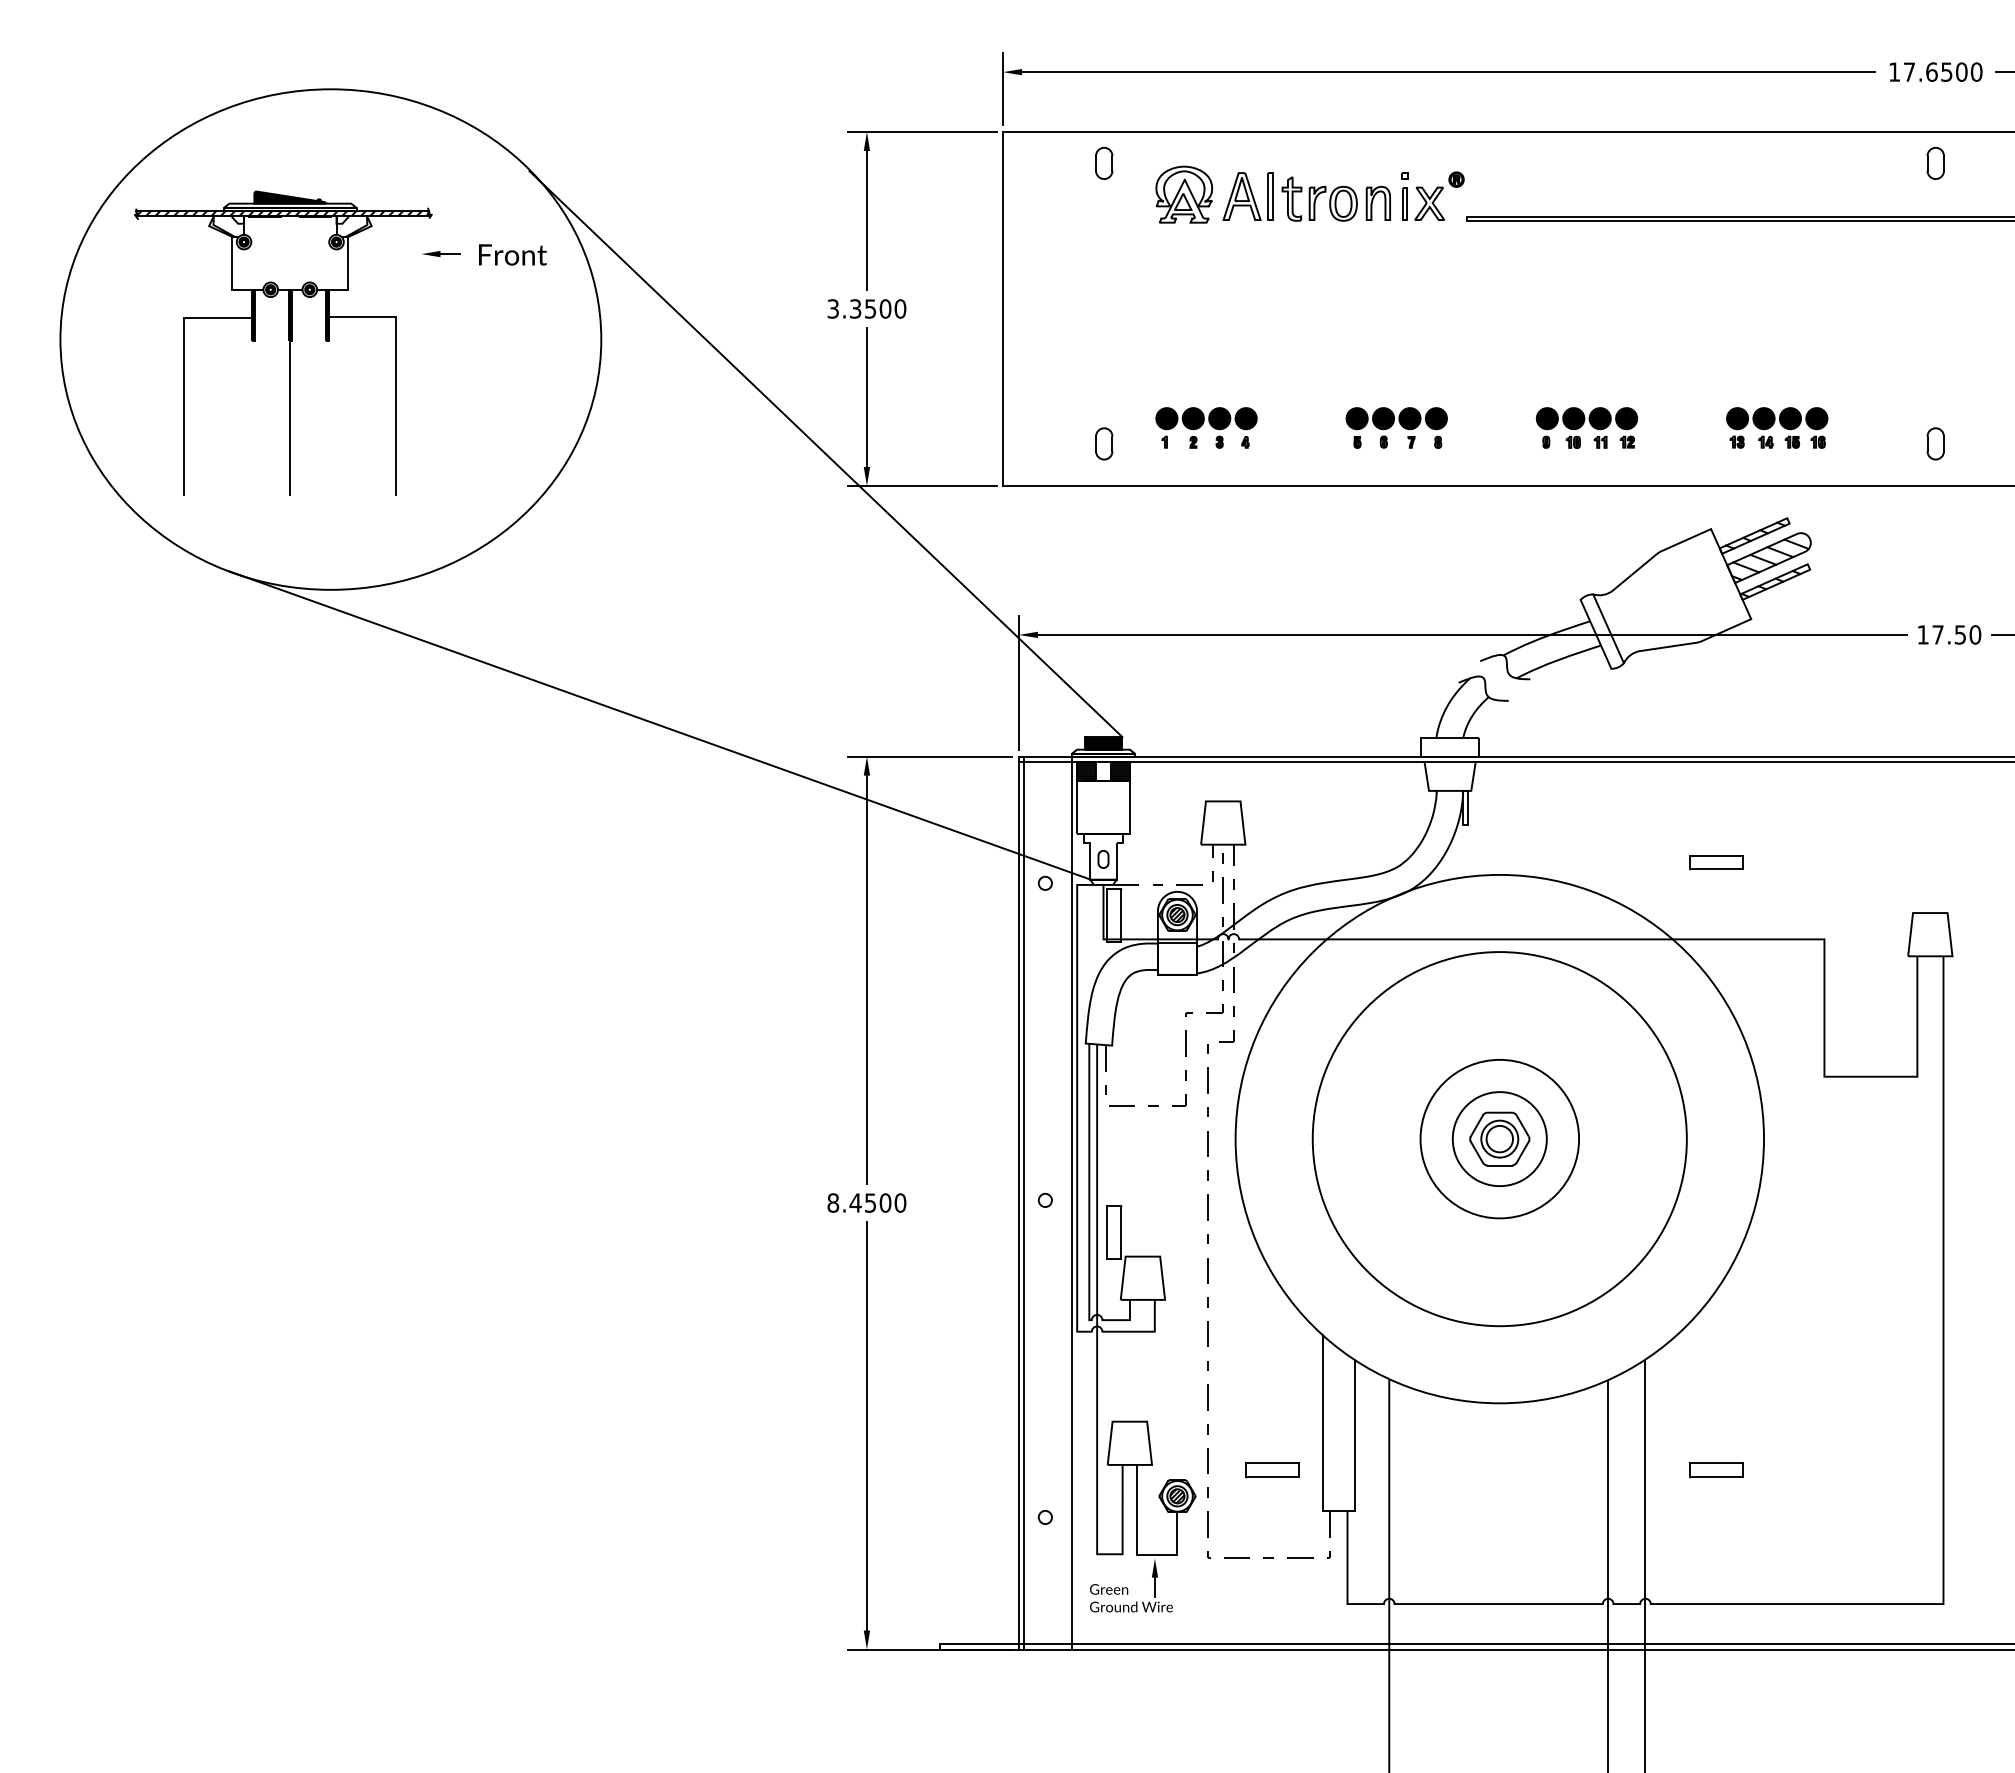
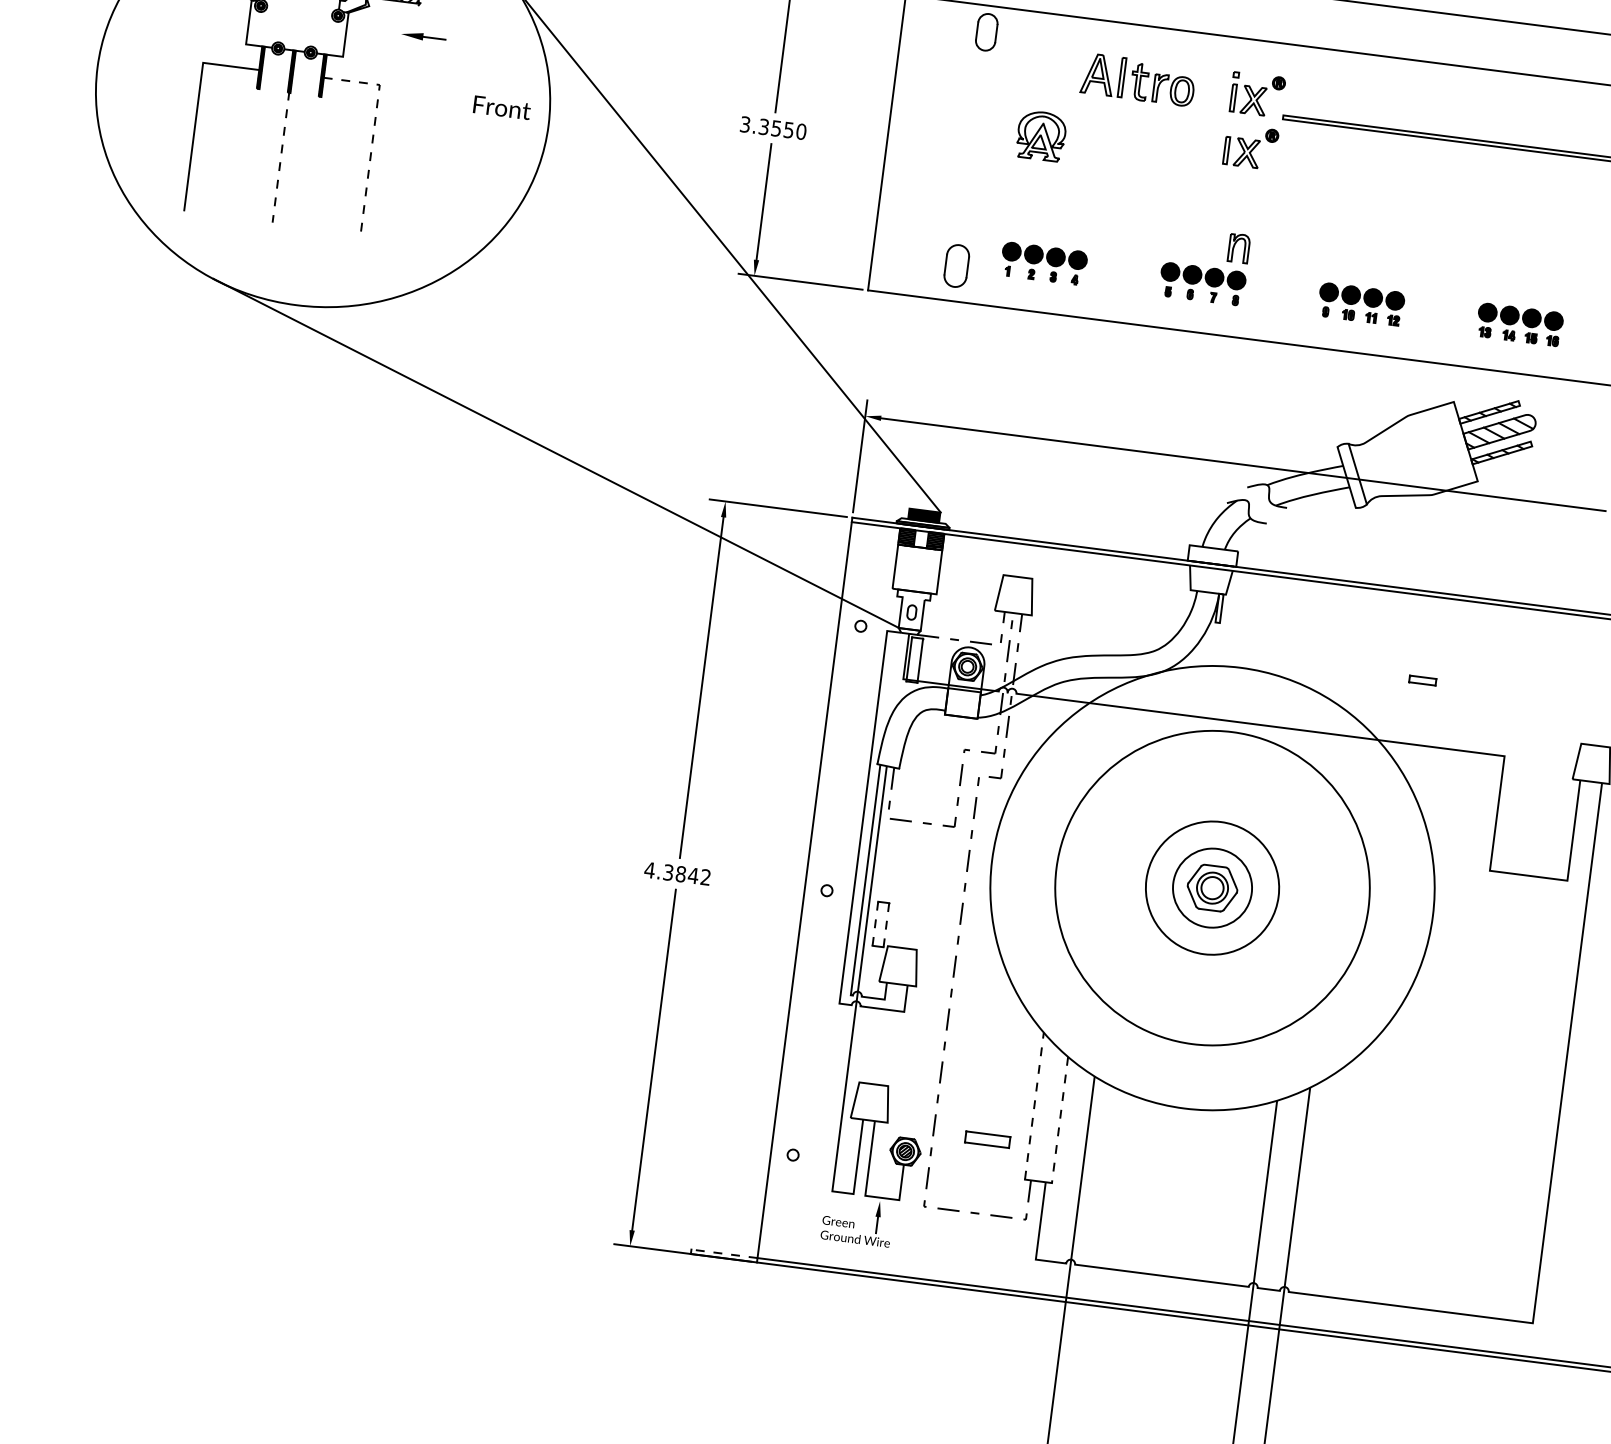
part: (1104, 162) -> (987, 31), size x1.4
part: (1183, 194) -> (1040, 135), moved
part: (1377, 202) -> (1238, 247), moved
part: (441, 253) -> (424, 36), size x1.4
text: (512, 254) -> (501, 107), moved
part: (1433, 258) -> (1251, 146), added
text: (885, 308) -> (788, 129), 3.3500 -> 3.3550
line: (396, 372) -> (374, 130), solid -> dashed
line: (290, 417) -> (281, 157), solid -> dashed
part: (1104, 443) -> (957, 265), size x1.6
part: (1716, 862) -> (1422, 680), size x0.6
hatch: (1177, 915) -> (967, 667), removed
text: (866, 1202) -> (677, 873), 8.4500 -> 4.3842
line: (1024, 1202) -> (809, 890), removed
line: (1071, 1202) -> (848, 895), removed
line: (1107, 1231) -> (875, 923), solid -> dashed
line: (1120, 1231) -> (886, 924), solid -> dashed
line: (1322, 1422) -> (1034, 1105), solid -> dashed
line: (1354, 1435) -> (1059, 1119), solid -> dashed
part: (1716, 1470) -> (1357, 1187), removed
line: (979, 1644) -> (724, 1254), solid -> dashed

